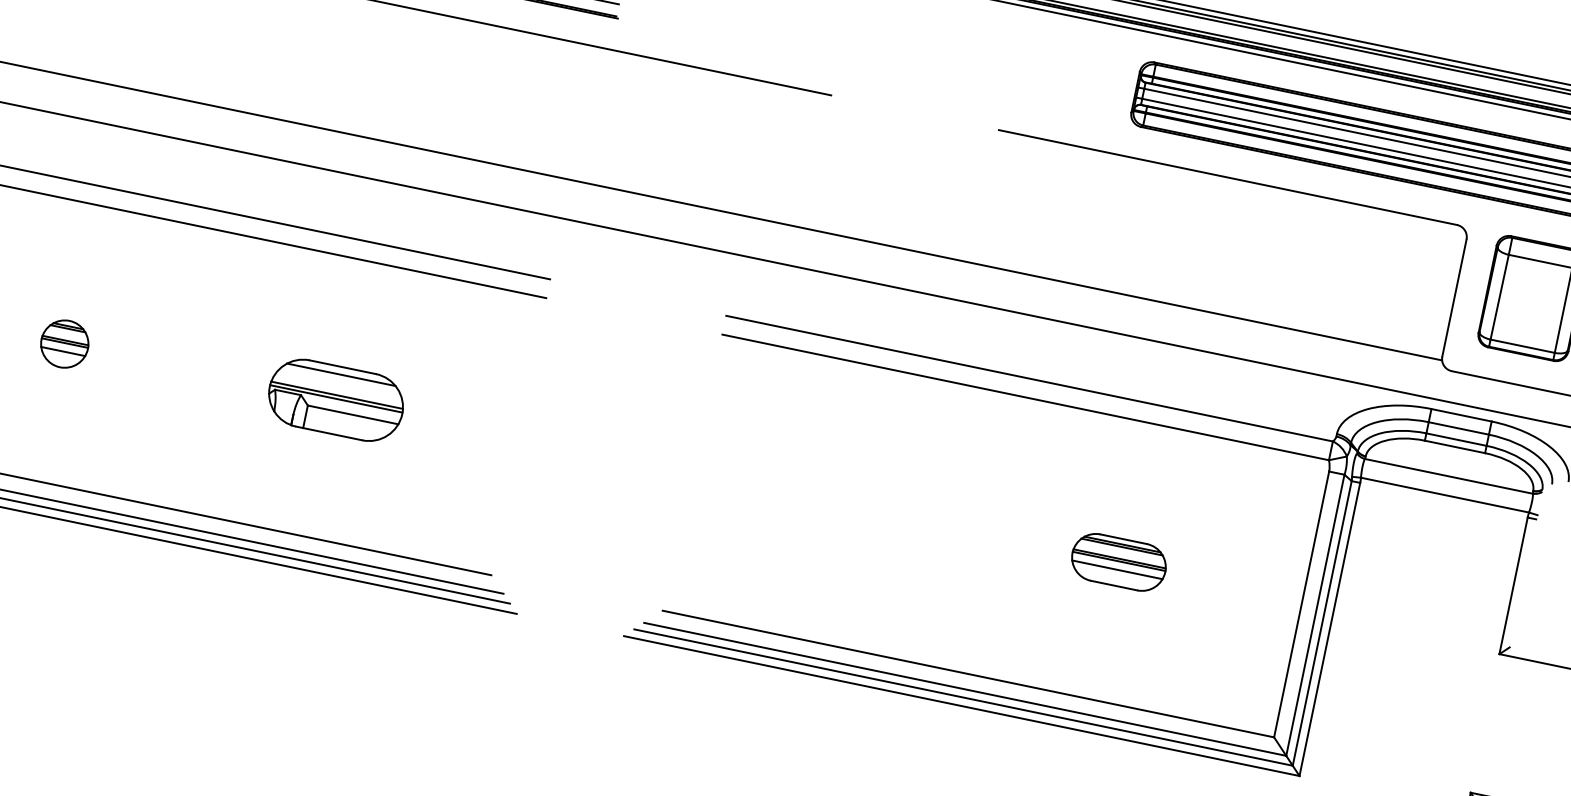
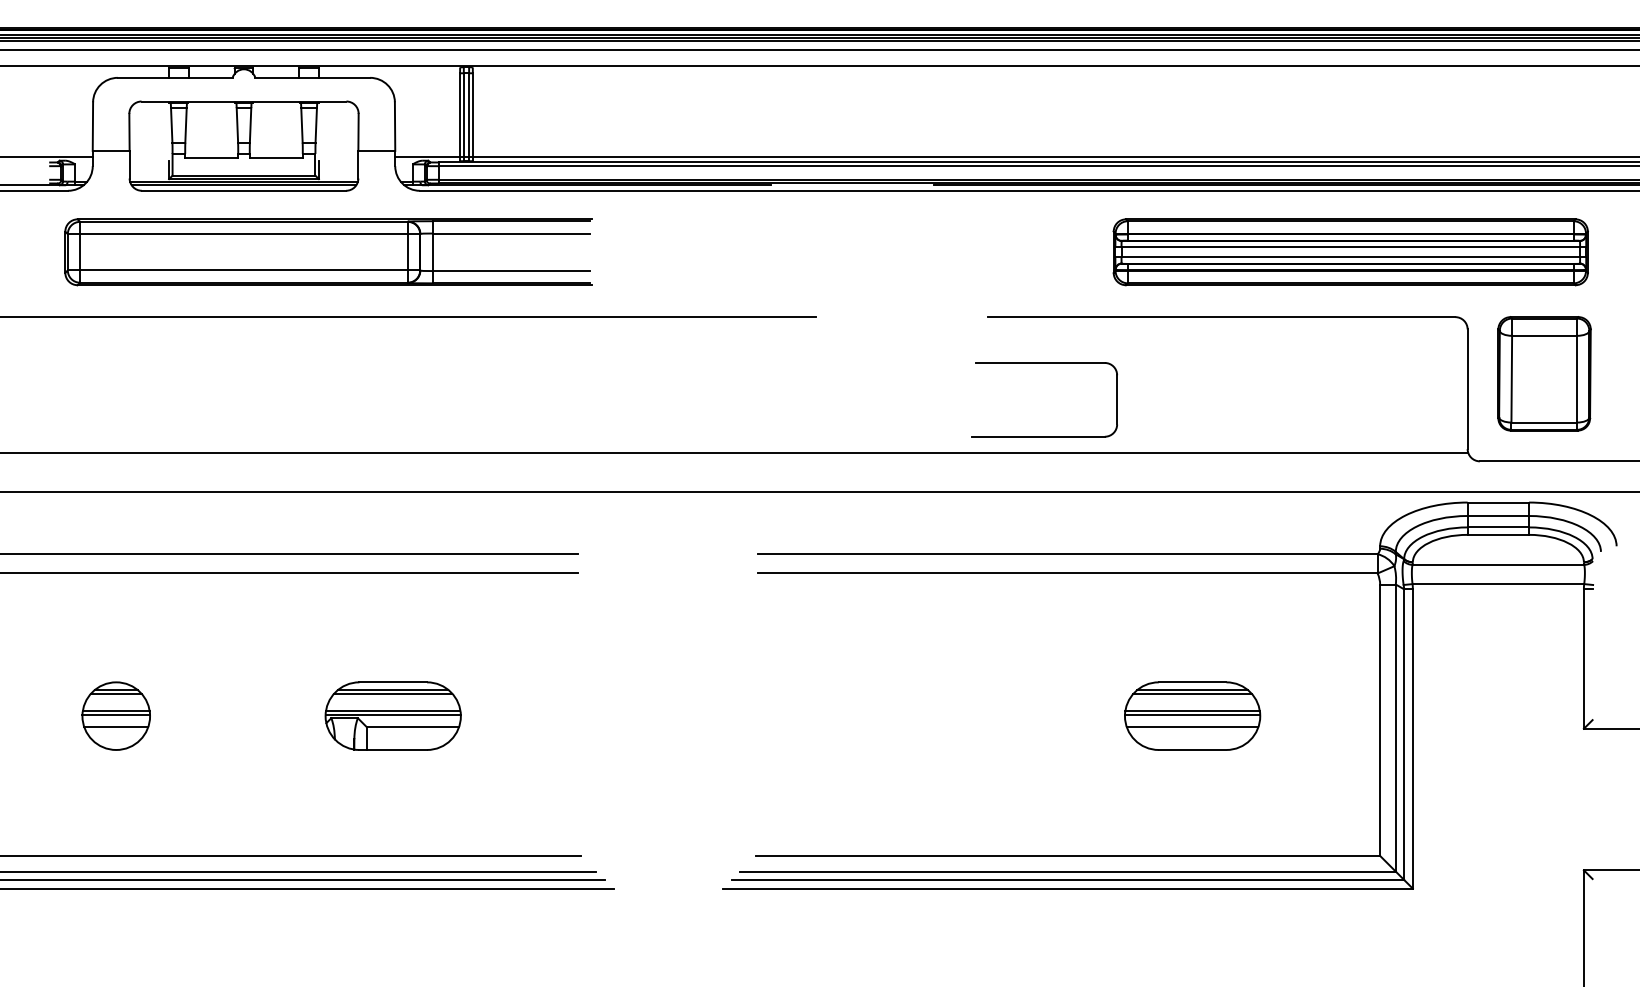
part: (1045, 187) -> (1044, 363), added
part: (64, 343) -> (115, 715), size x1.43
line: (340, 378) -> (393, 693), added
part: (1118, 561) -> (1192, 715), size x1.43

